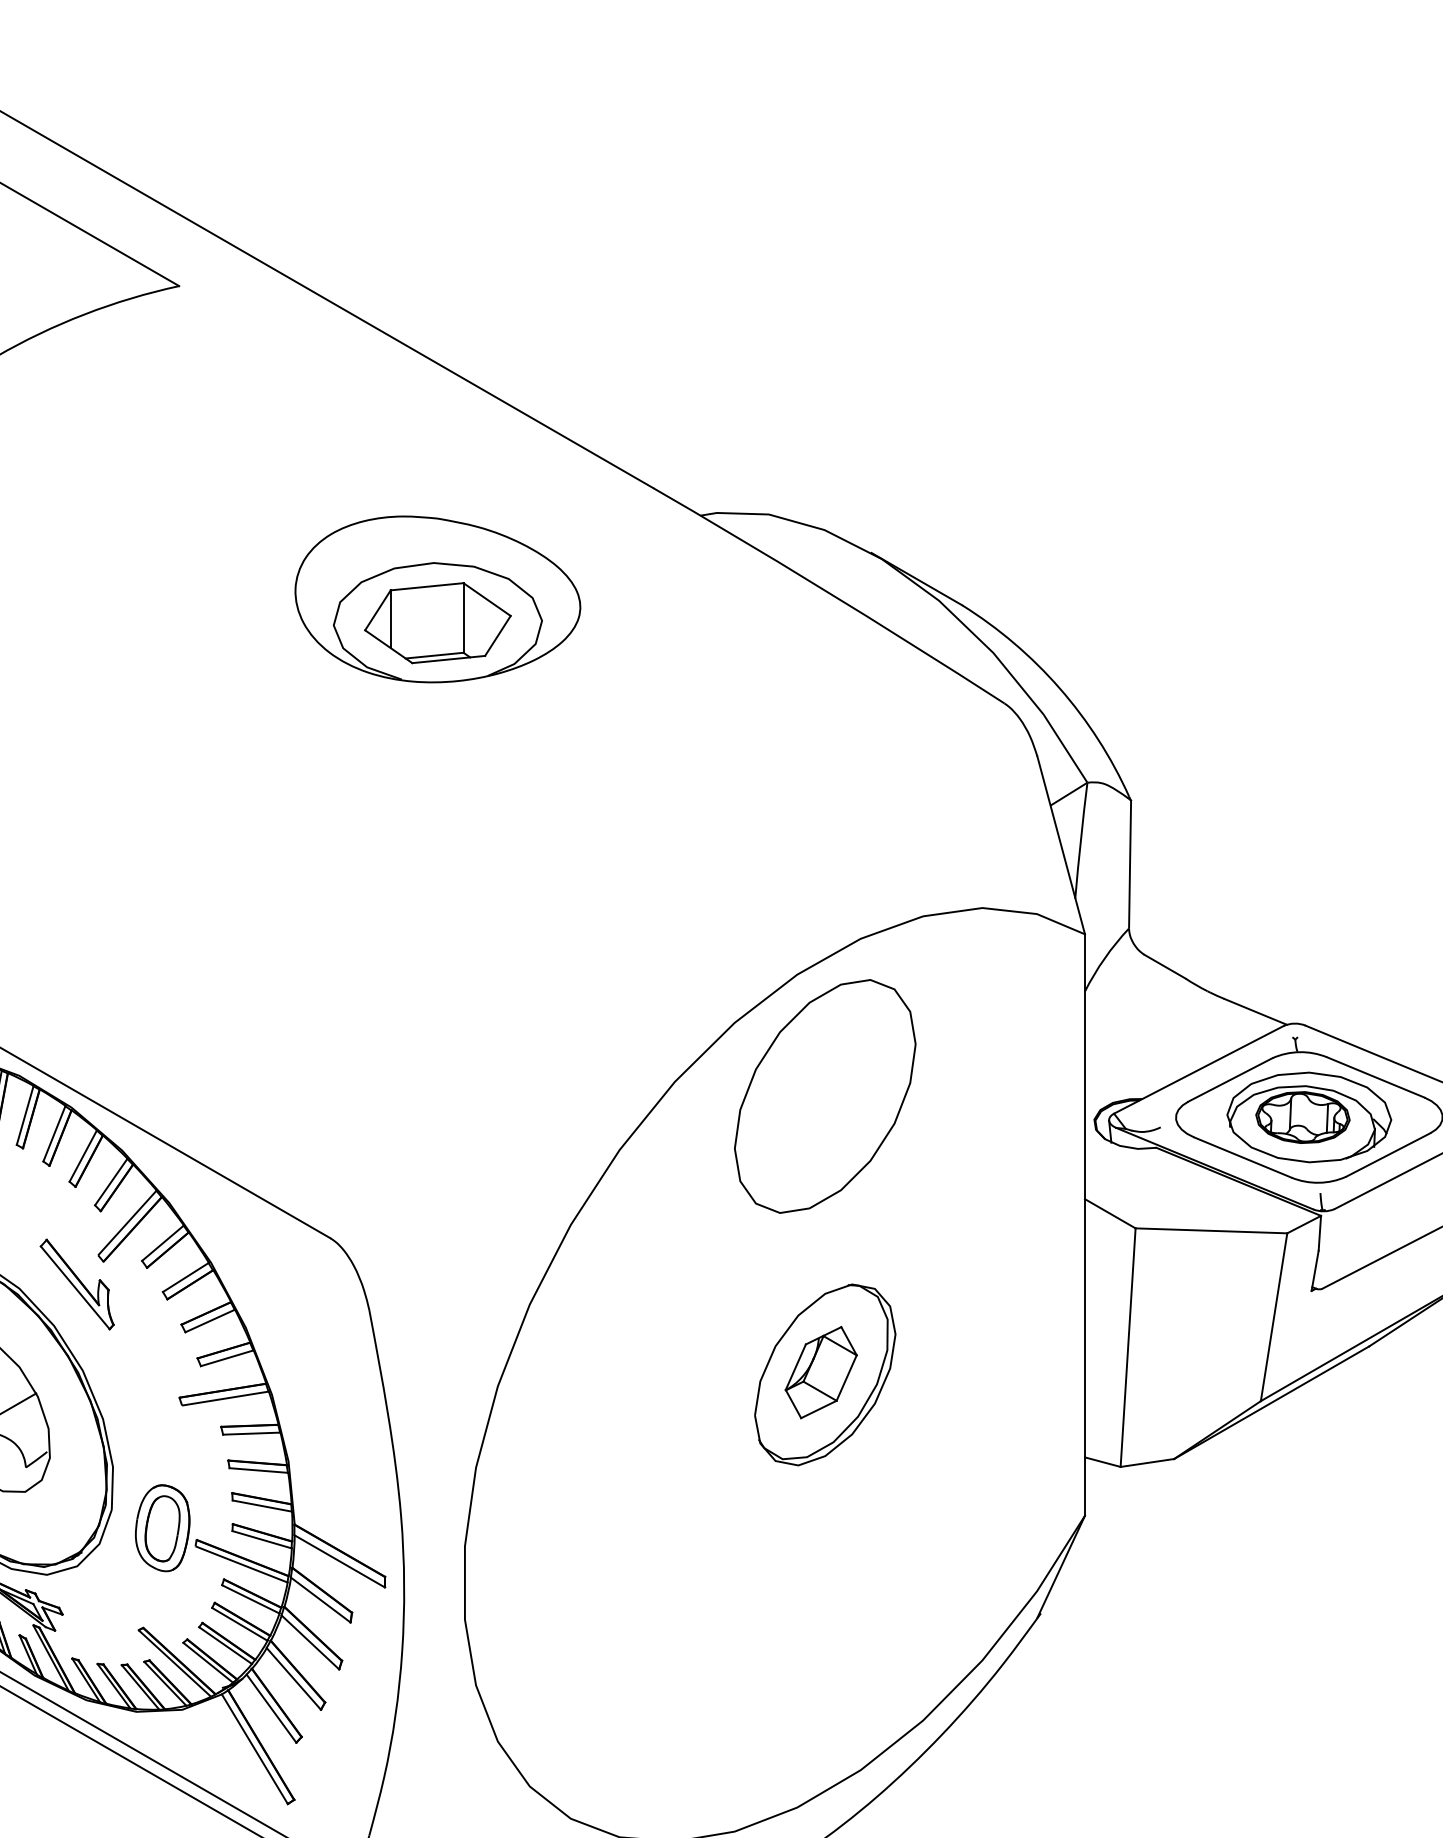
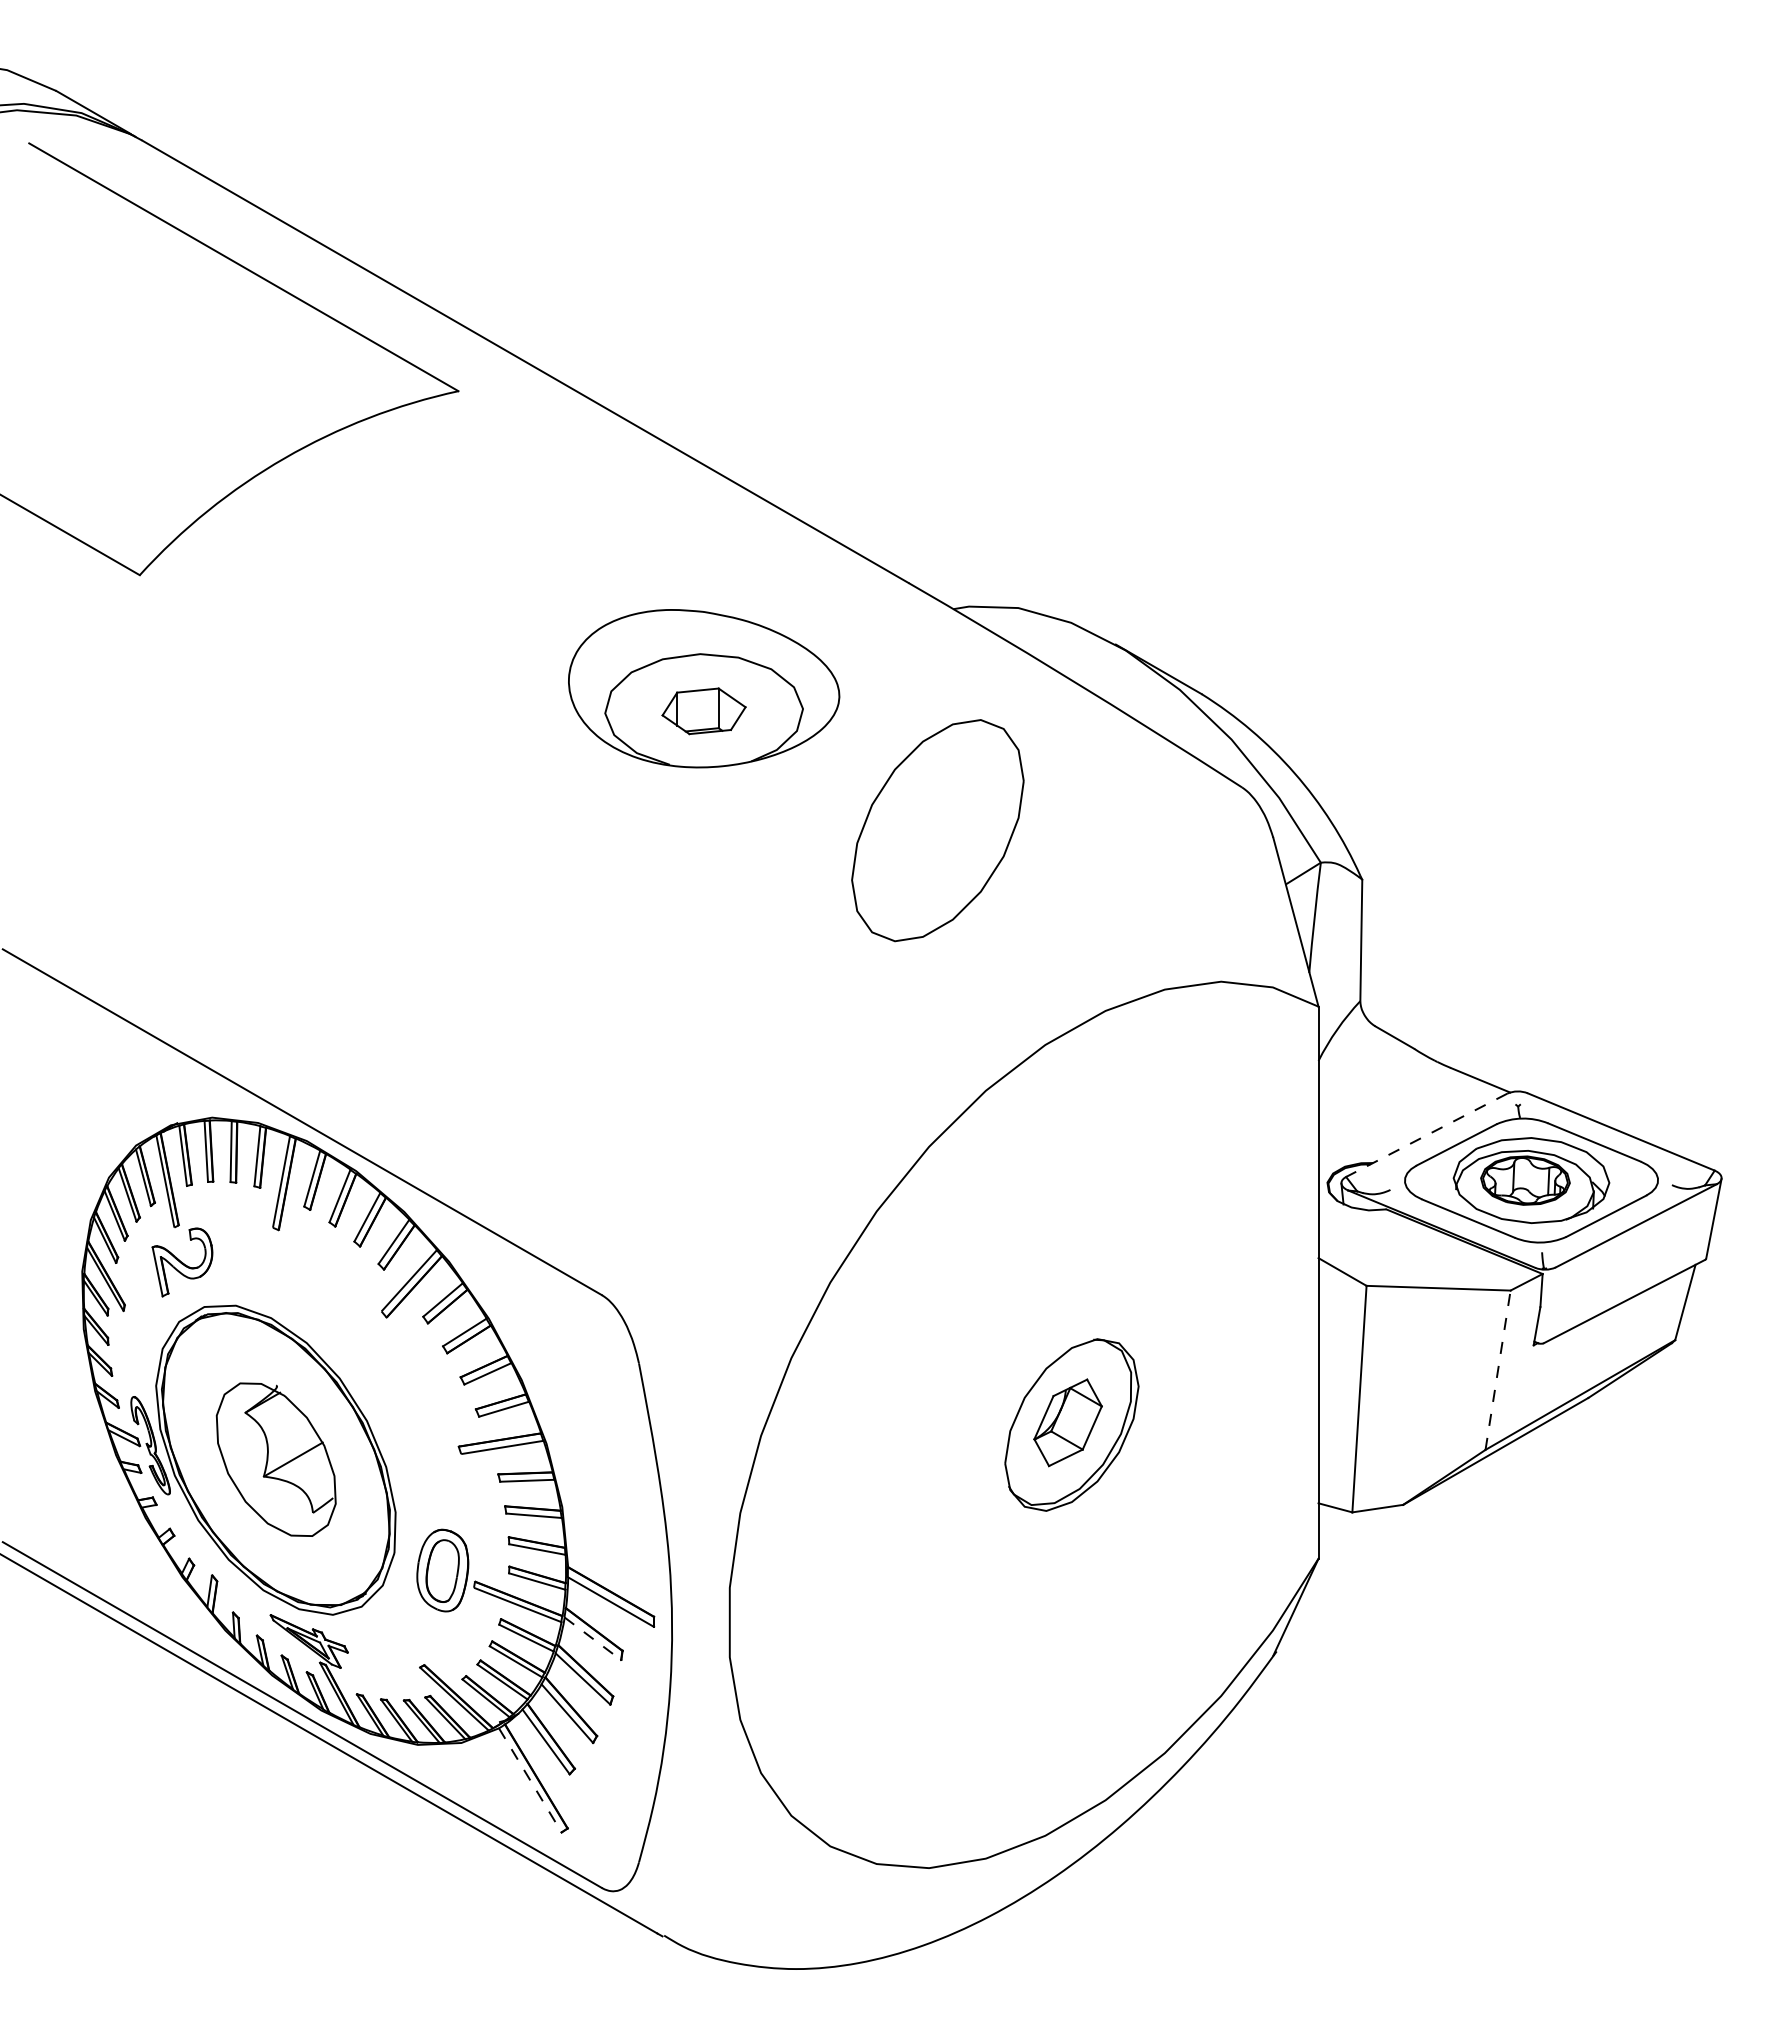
part: (437, 623) -> (703, 711), size x0.6
line: (1198, 1070) -> (1426, 1135), solid -> dashed
part: (824, 1096) -> (937, 830), moved
part: (77, 1283) -> (361, 1338), removed
line: (1274, 1317) -> (1498, 1370), solid -> dashed
line: (321, 1599) -> (593, 1638), solid -> dashed
line: (255, 1749) -> (530, 1780), solid -> dashed

